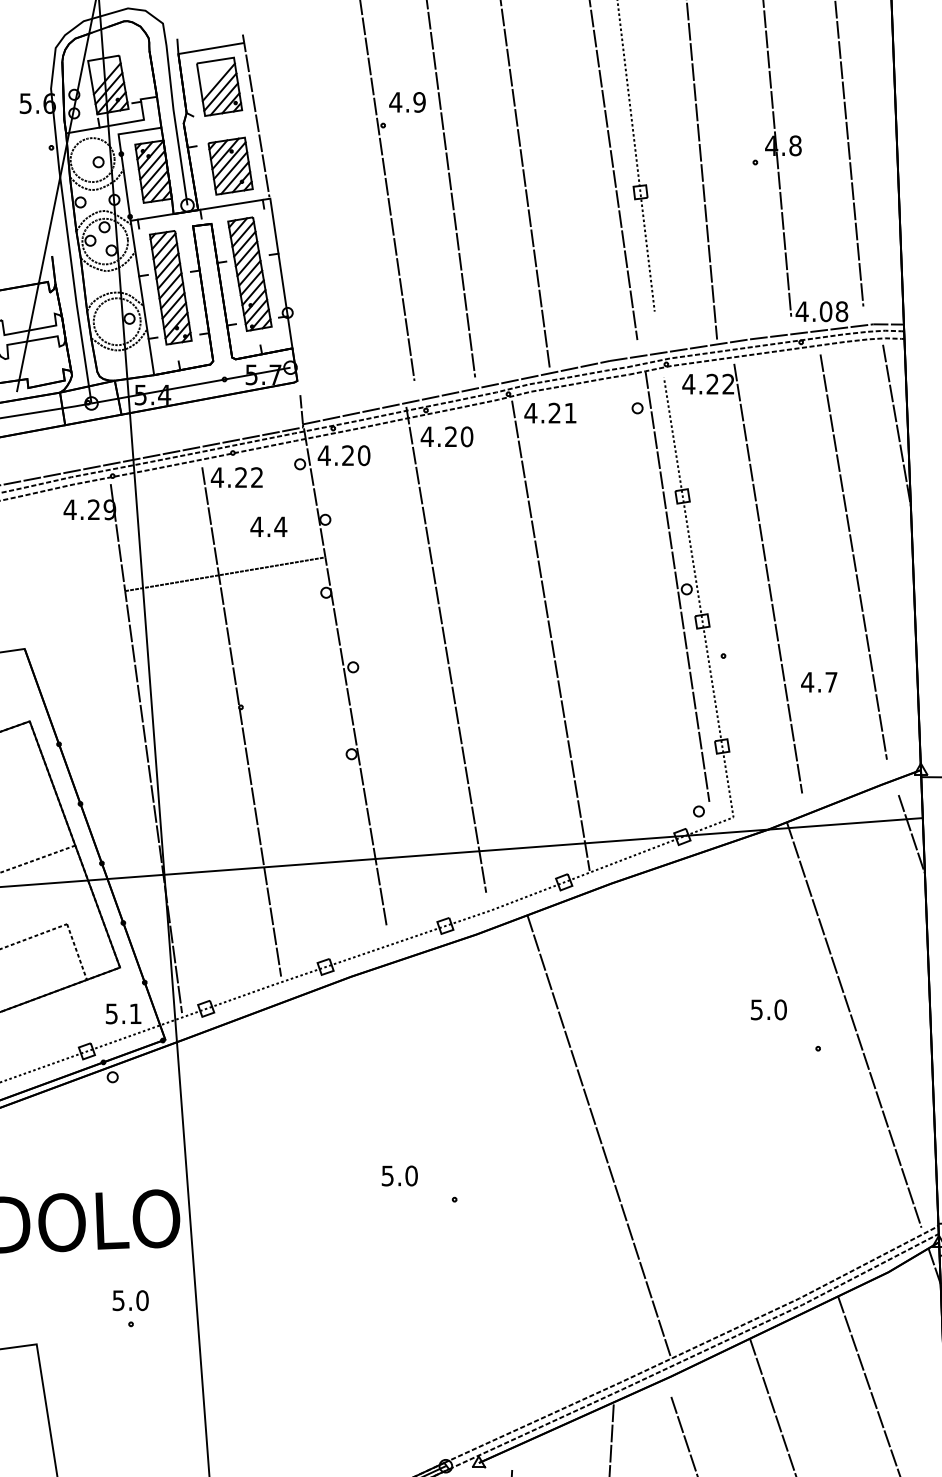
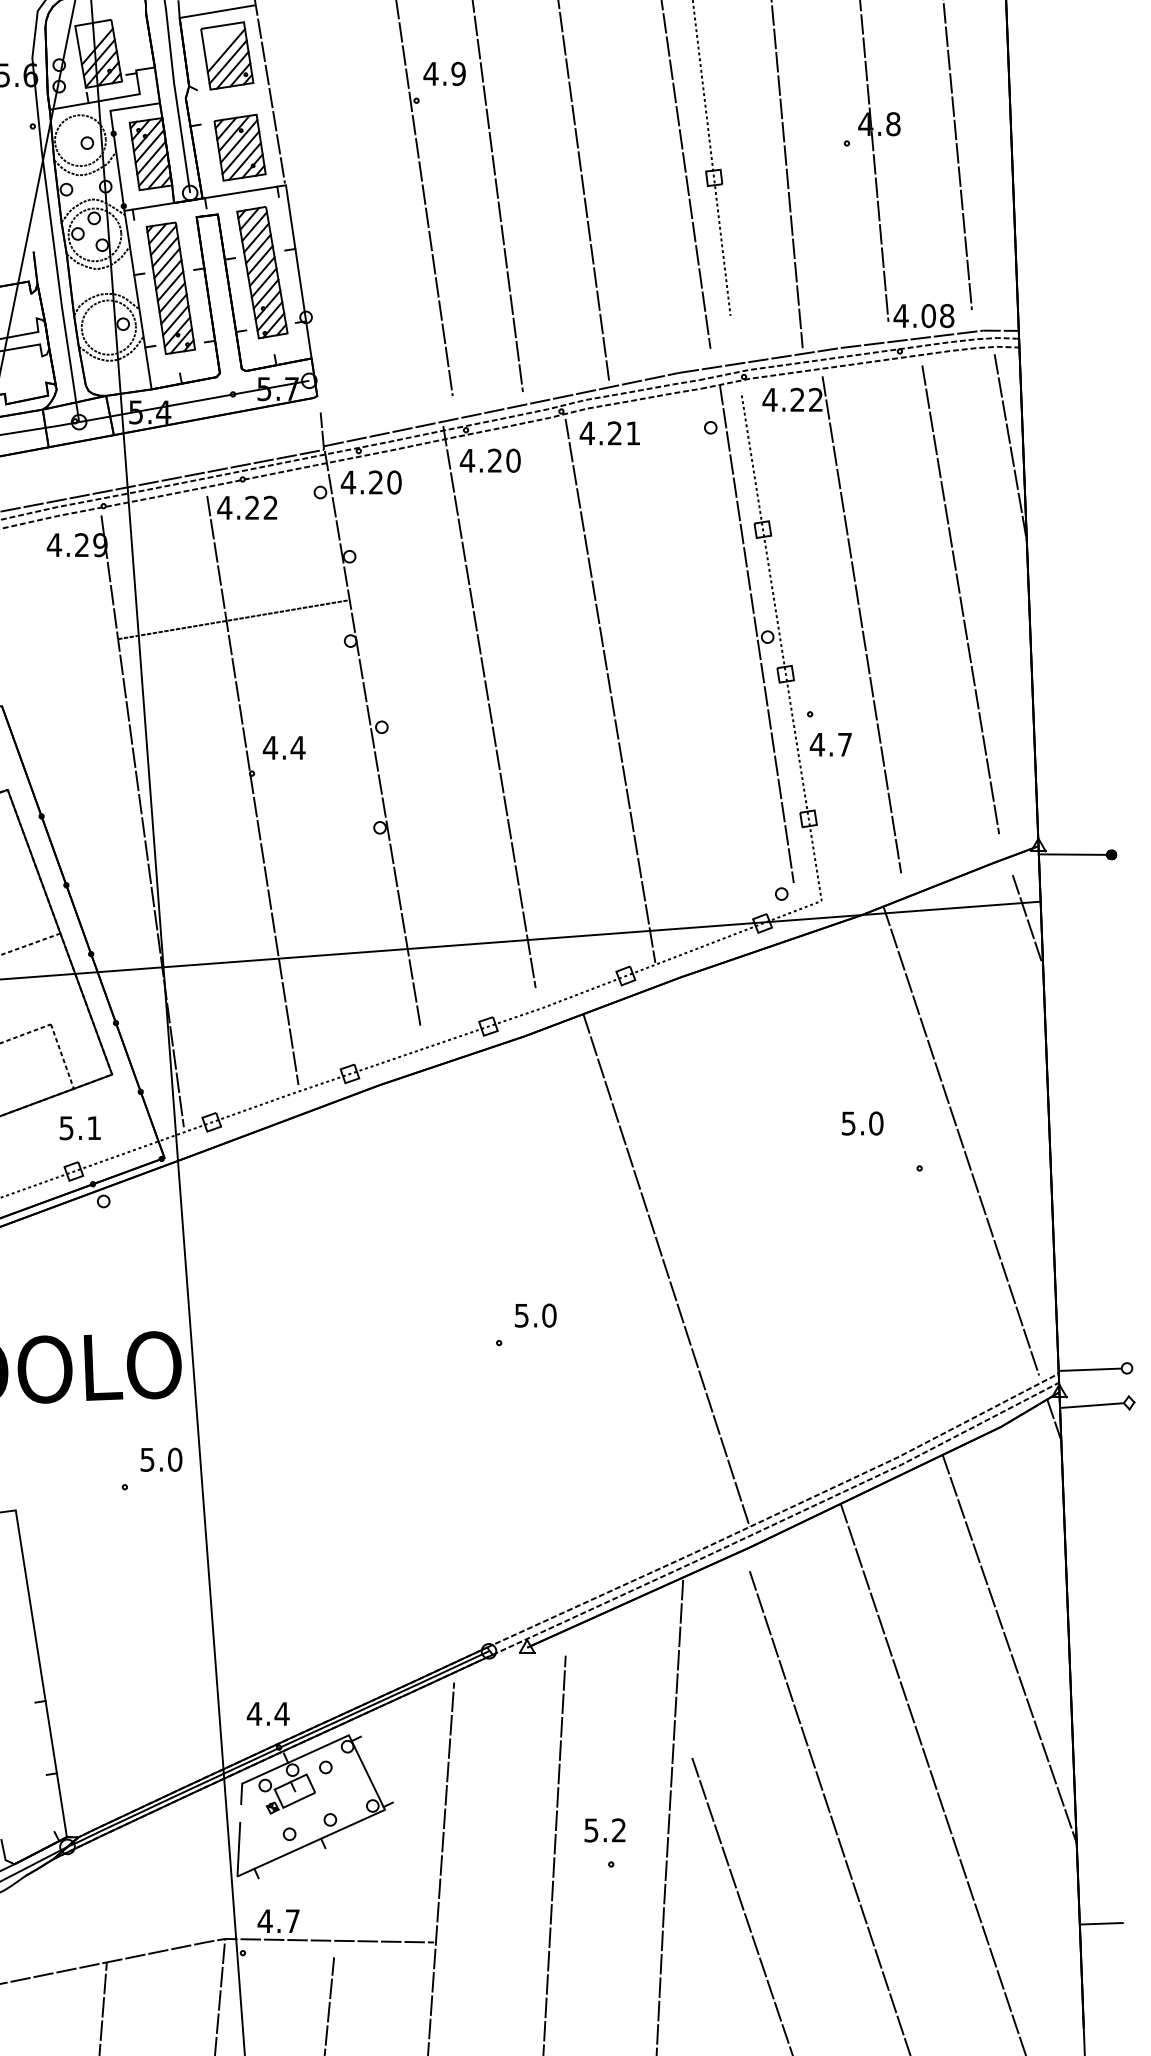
text: (268, 526) -> (283, 747), moved
text: (818, 682) -> (830, 744), moved
text: (122, 1014) -> (79, 1128), moved
text: (399, 1175) -> (535, 1315), moved
text: (130, 1300) -> (161, 1459), moved

